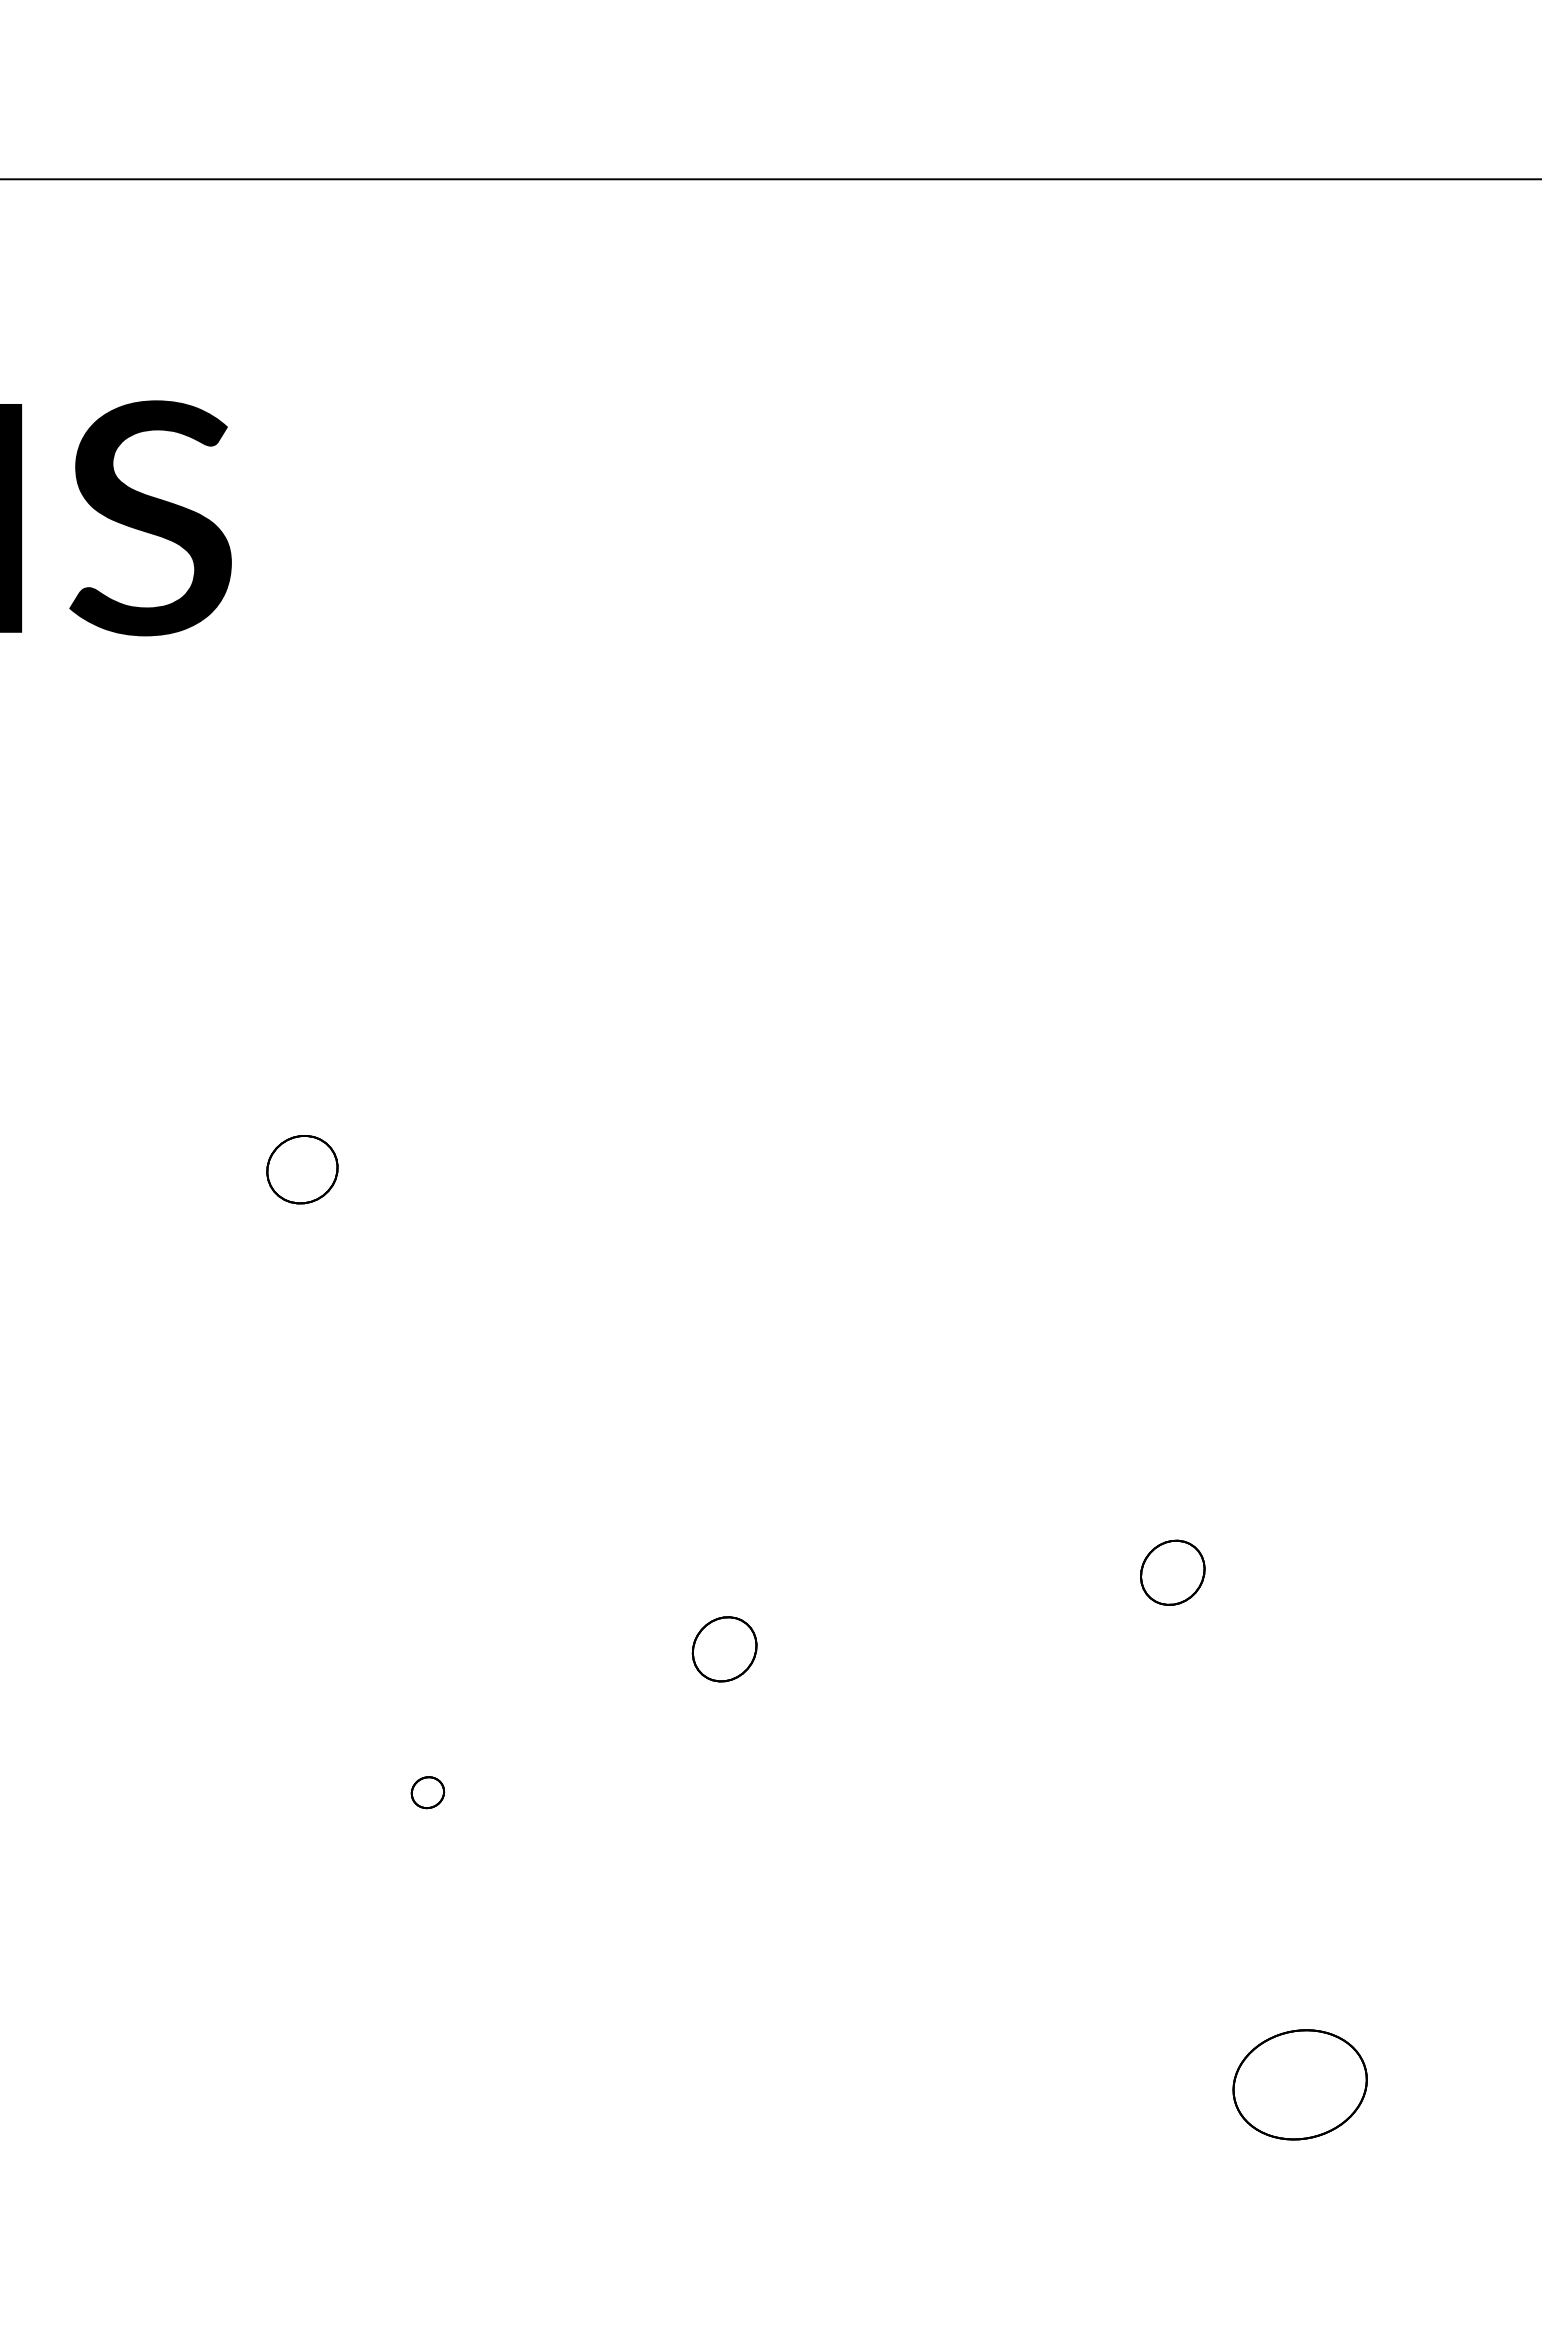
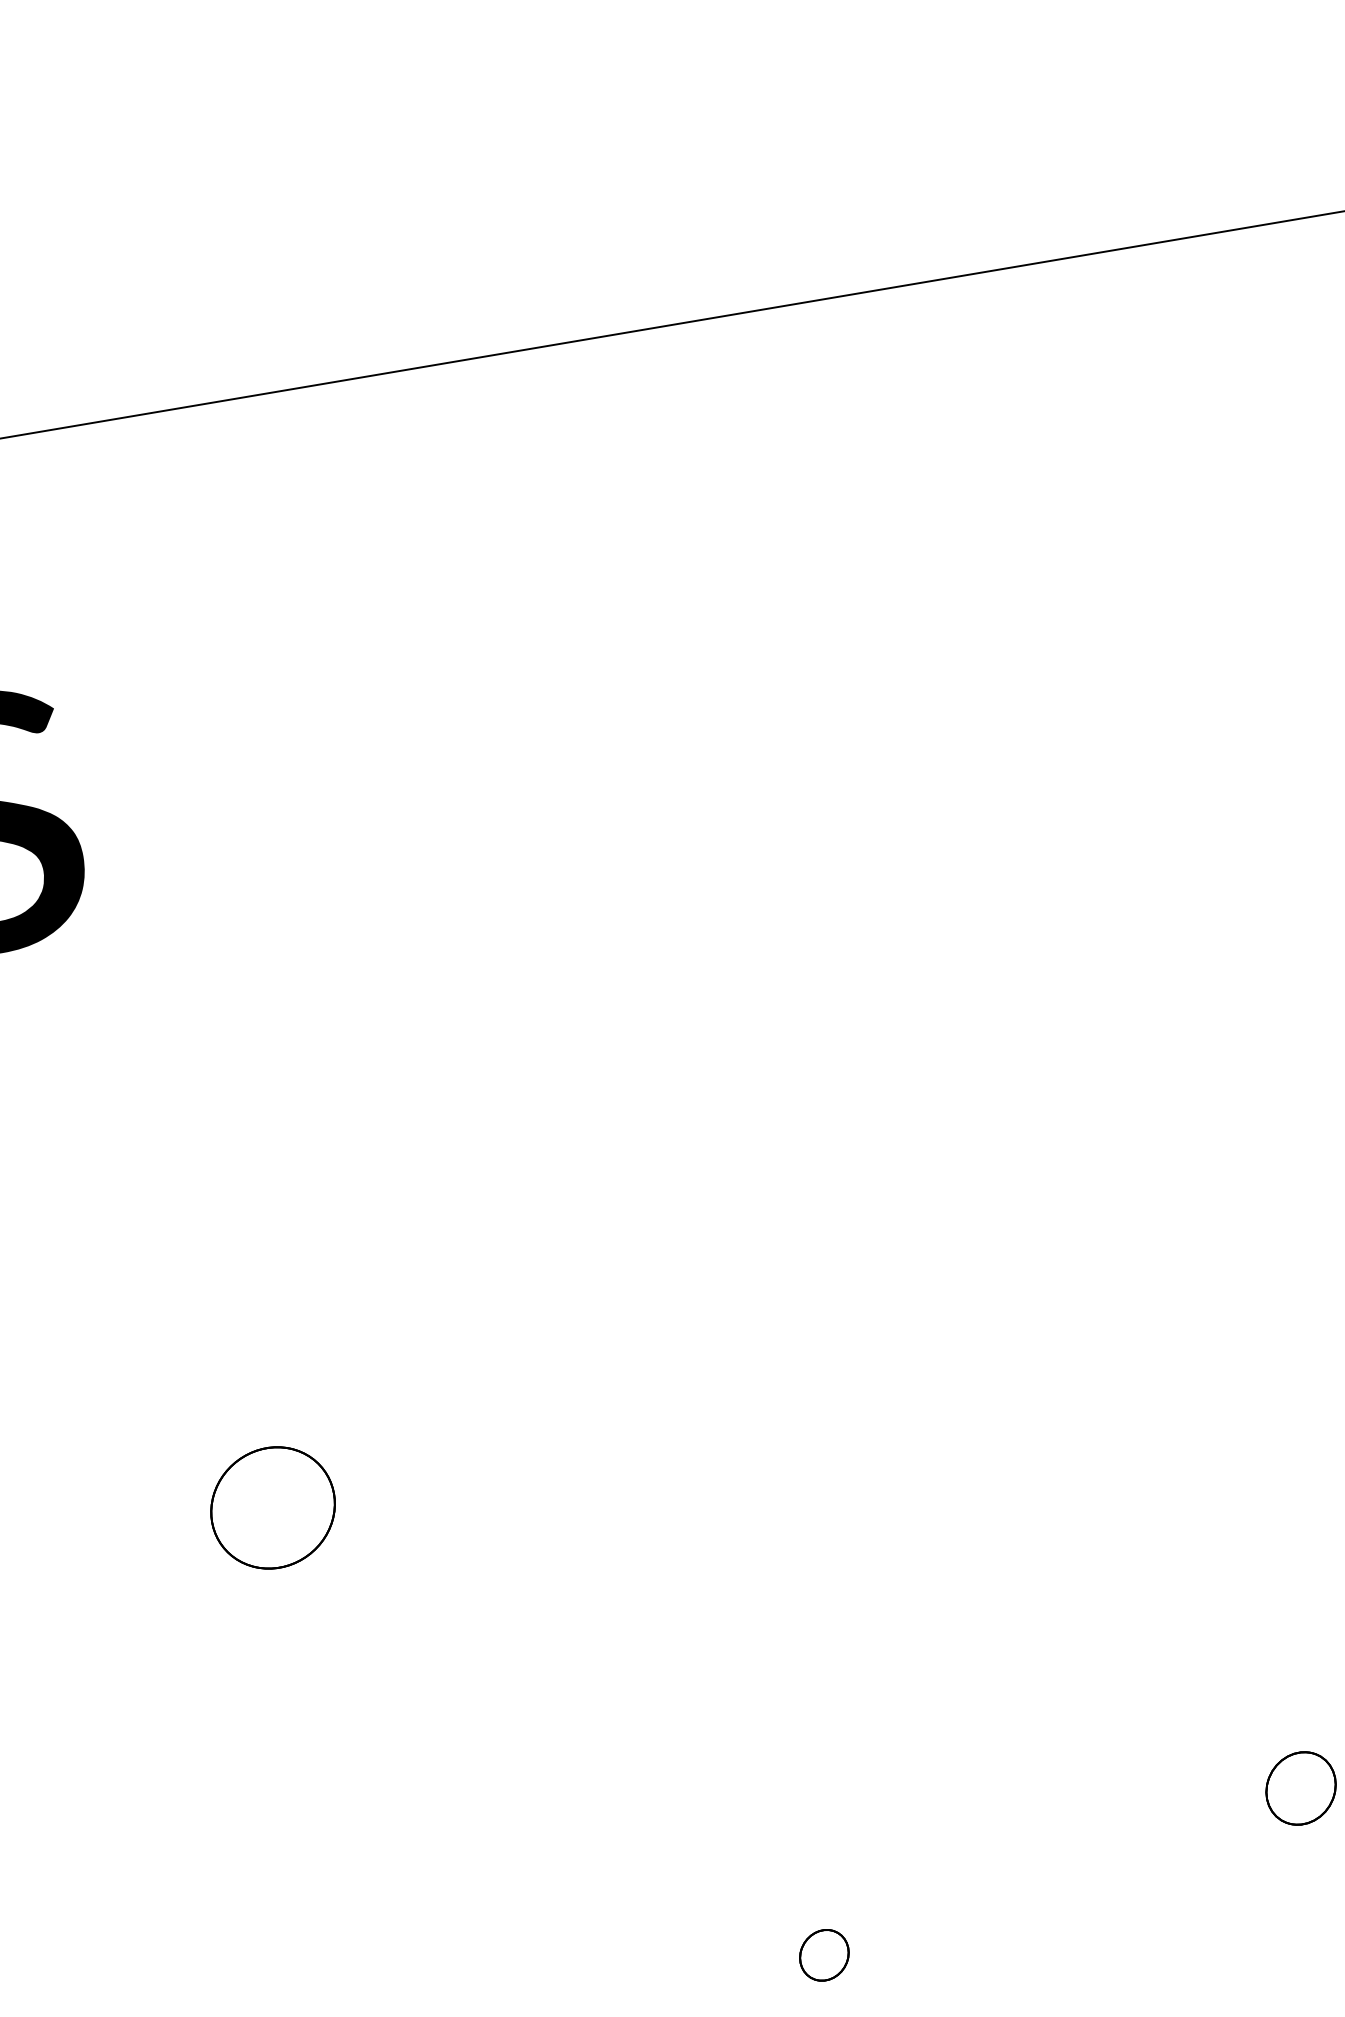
part: (302, 1169) -> (273, 1507), size x1.6
part: (724, 1649) -> (824, 1955), size x0.7

